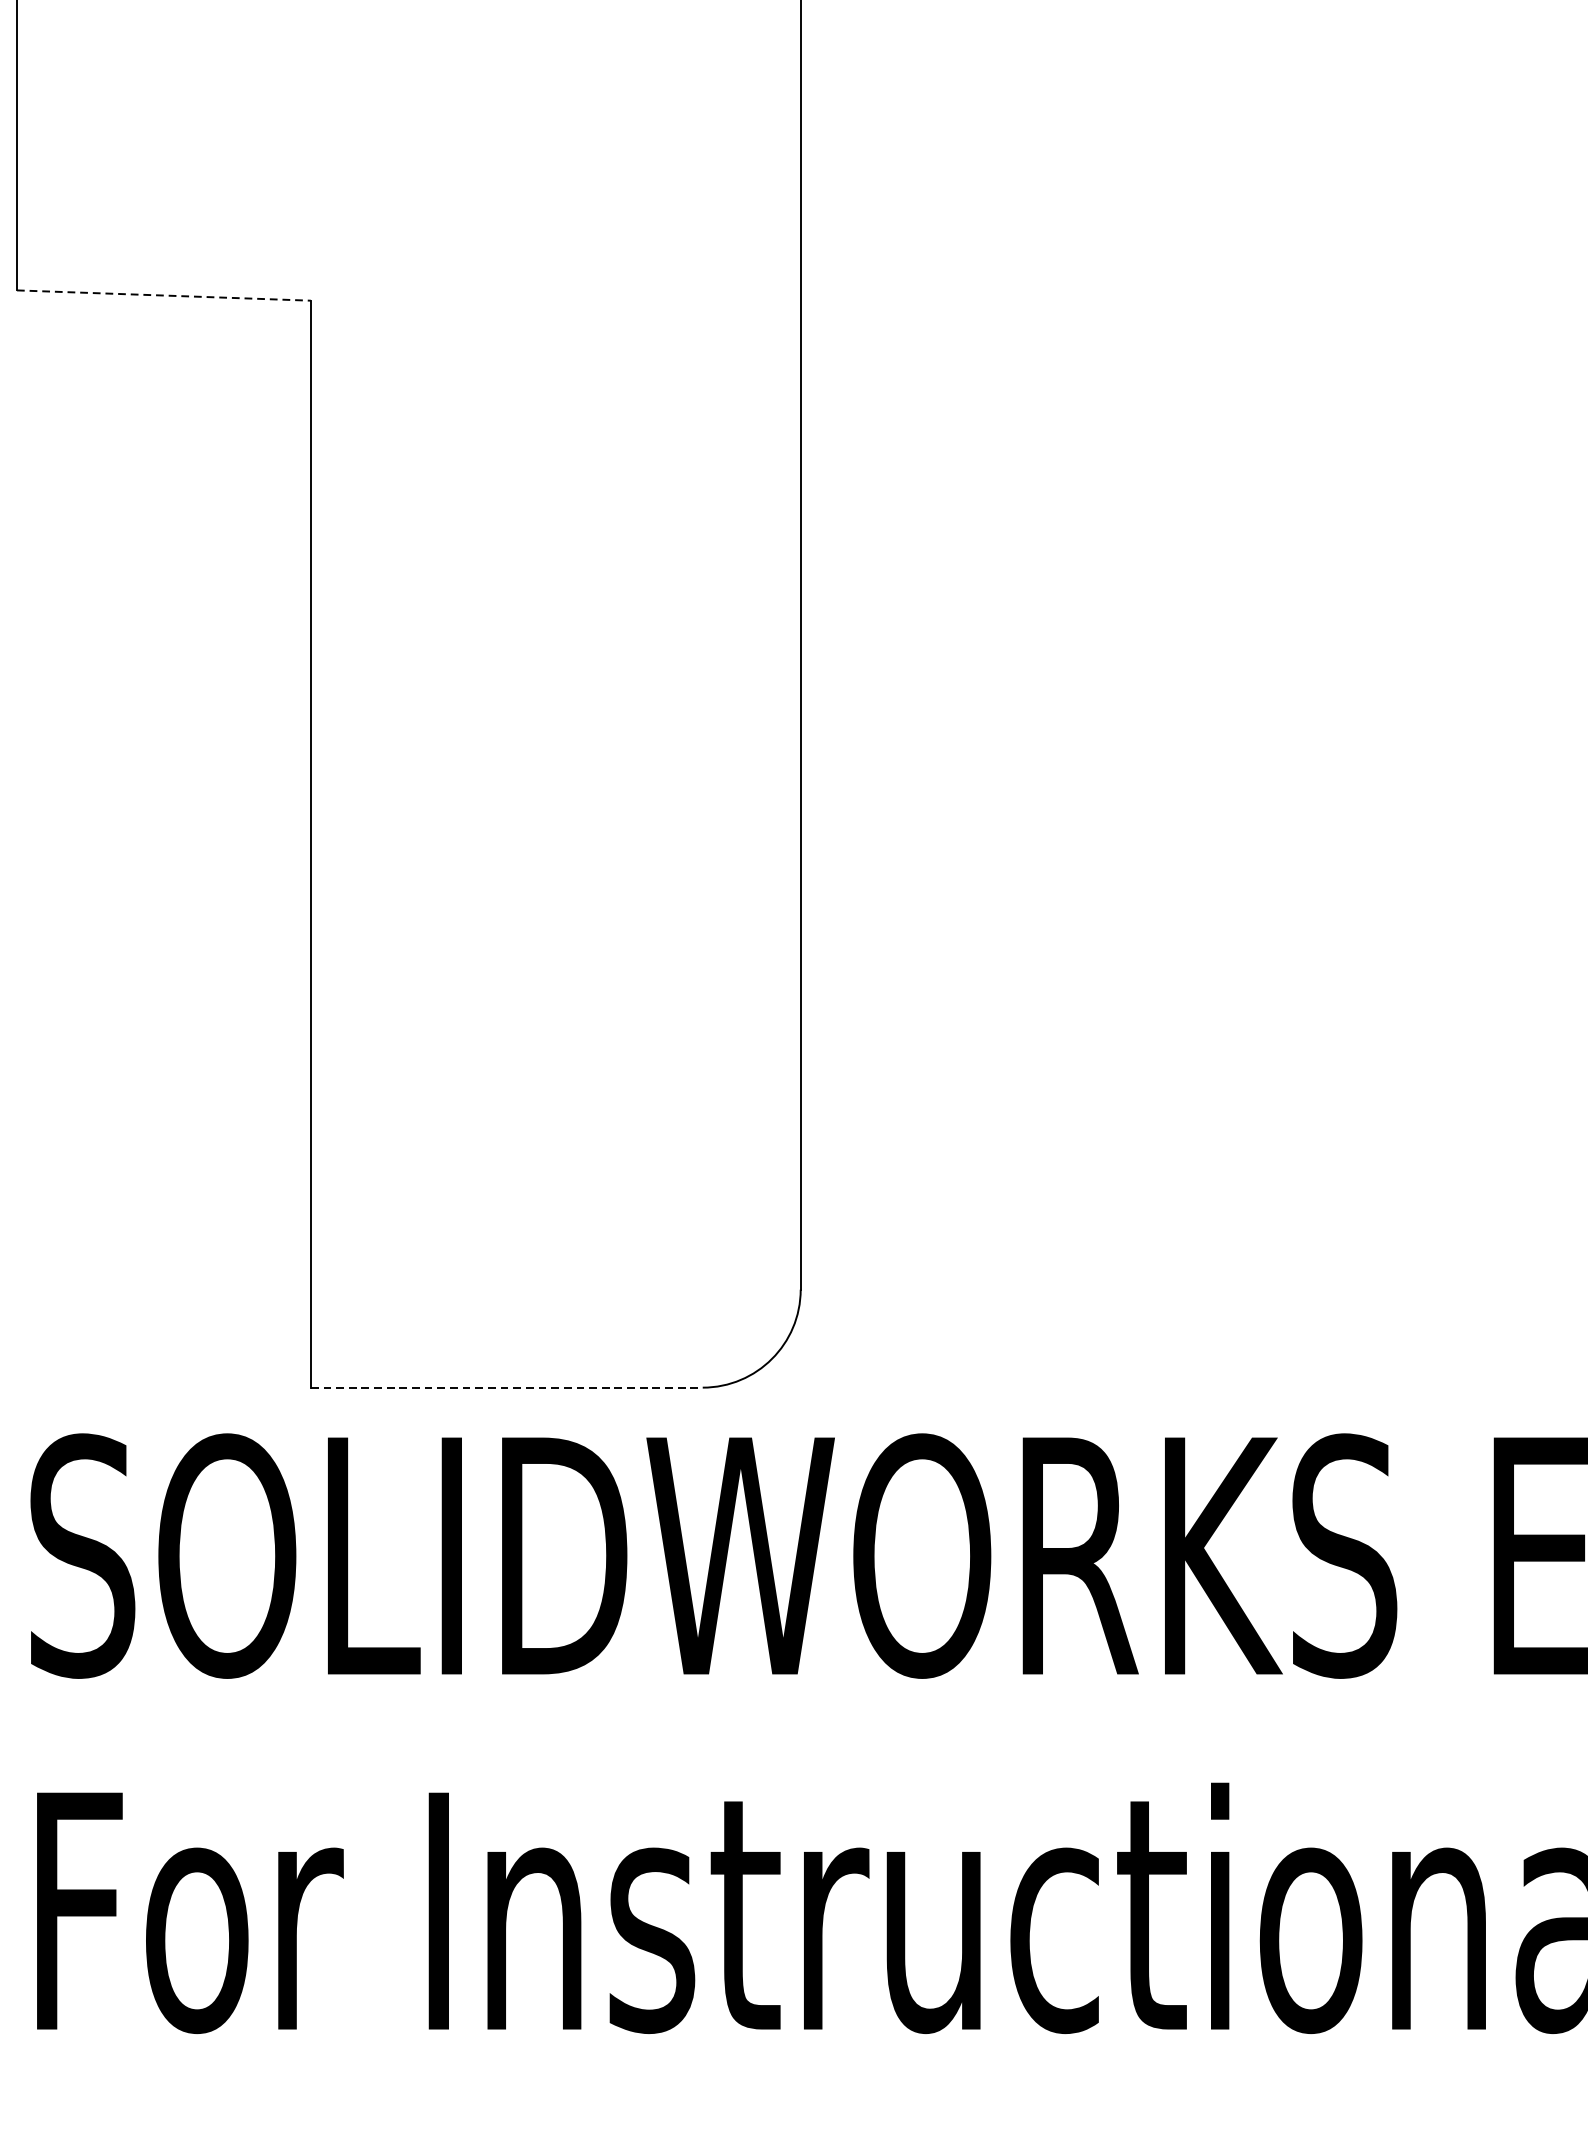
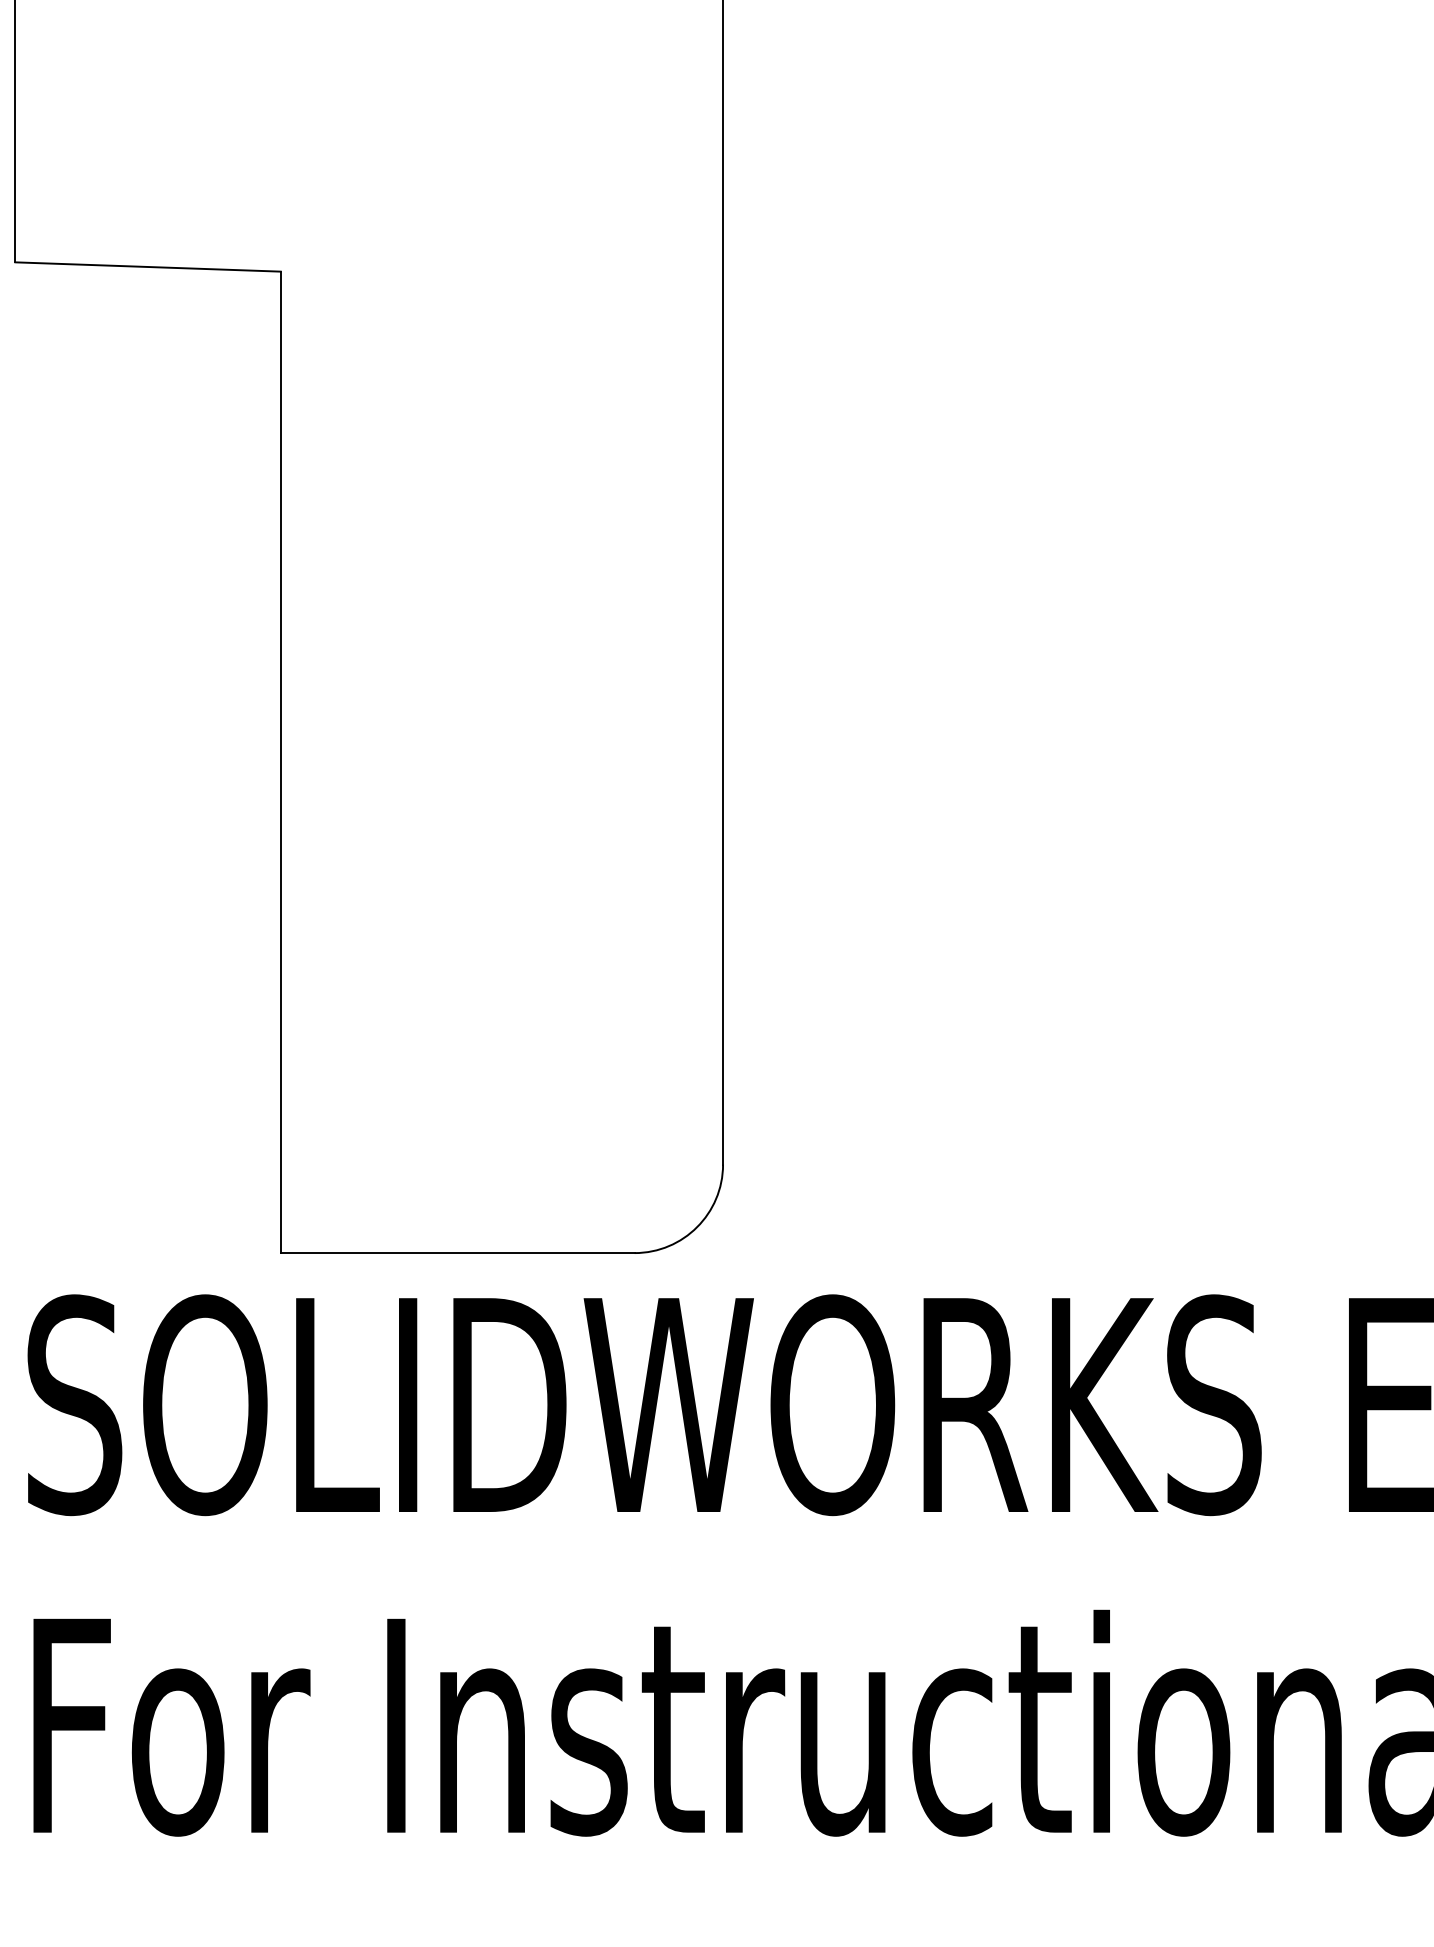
line: (164, 296) -> (148, 267), dashed -> solid
line: (506, 1388) -> (457, 1253), dashed -> solid

